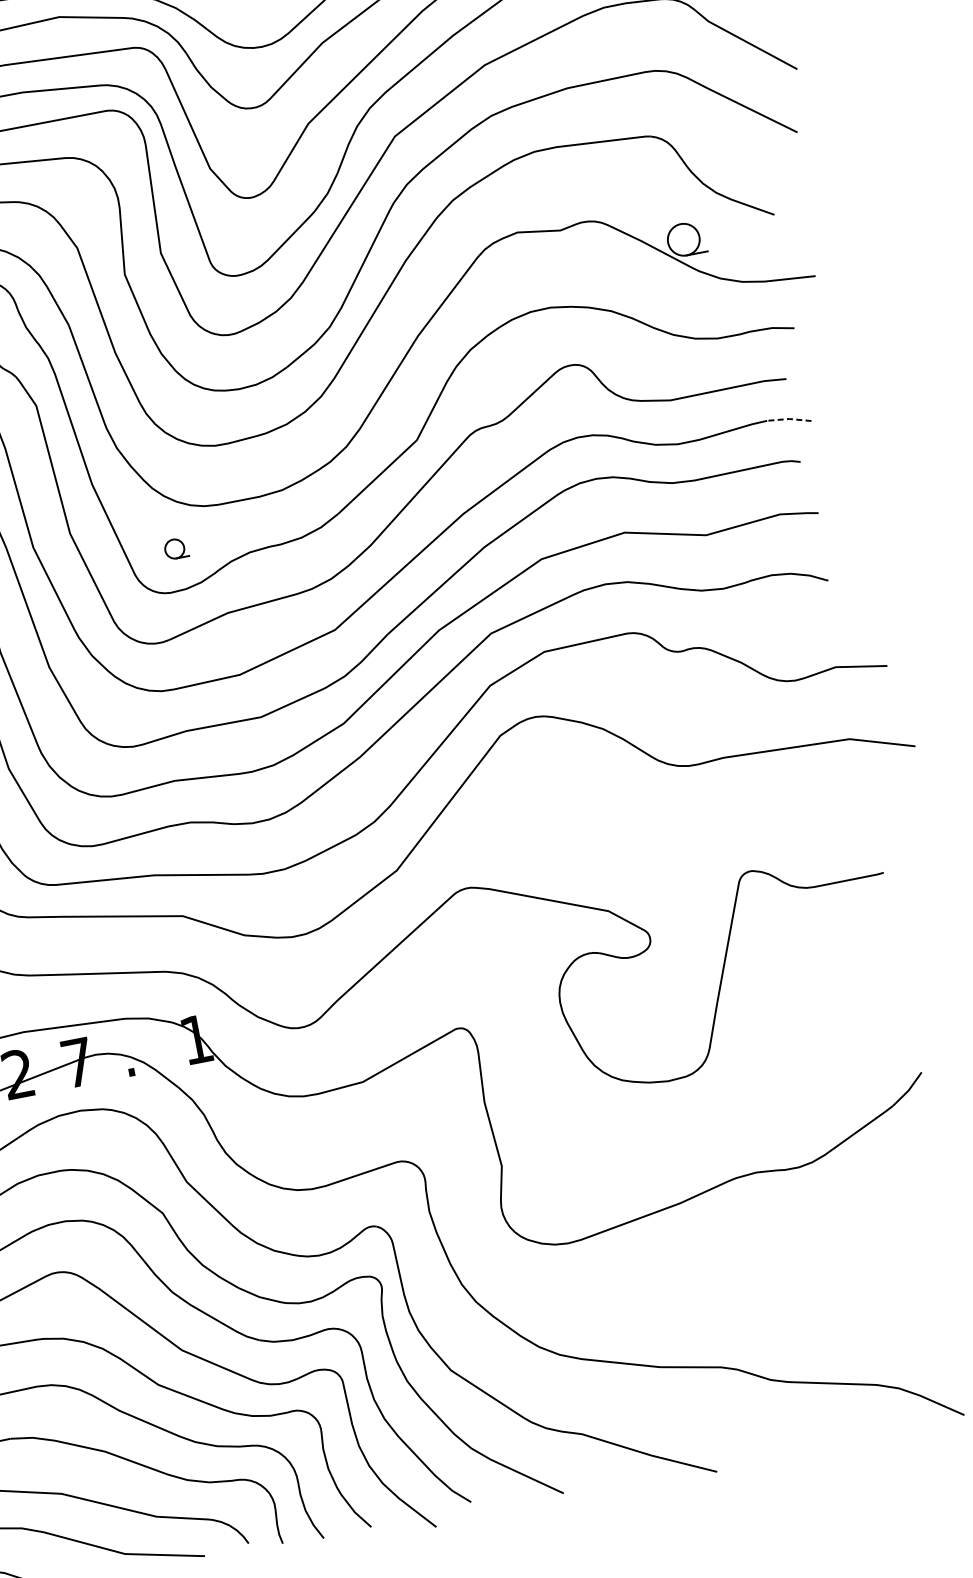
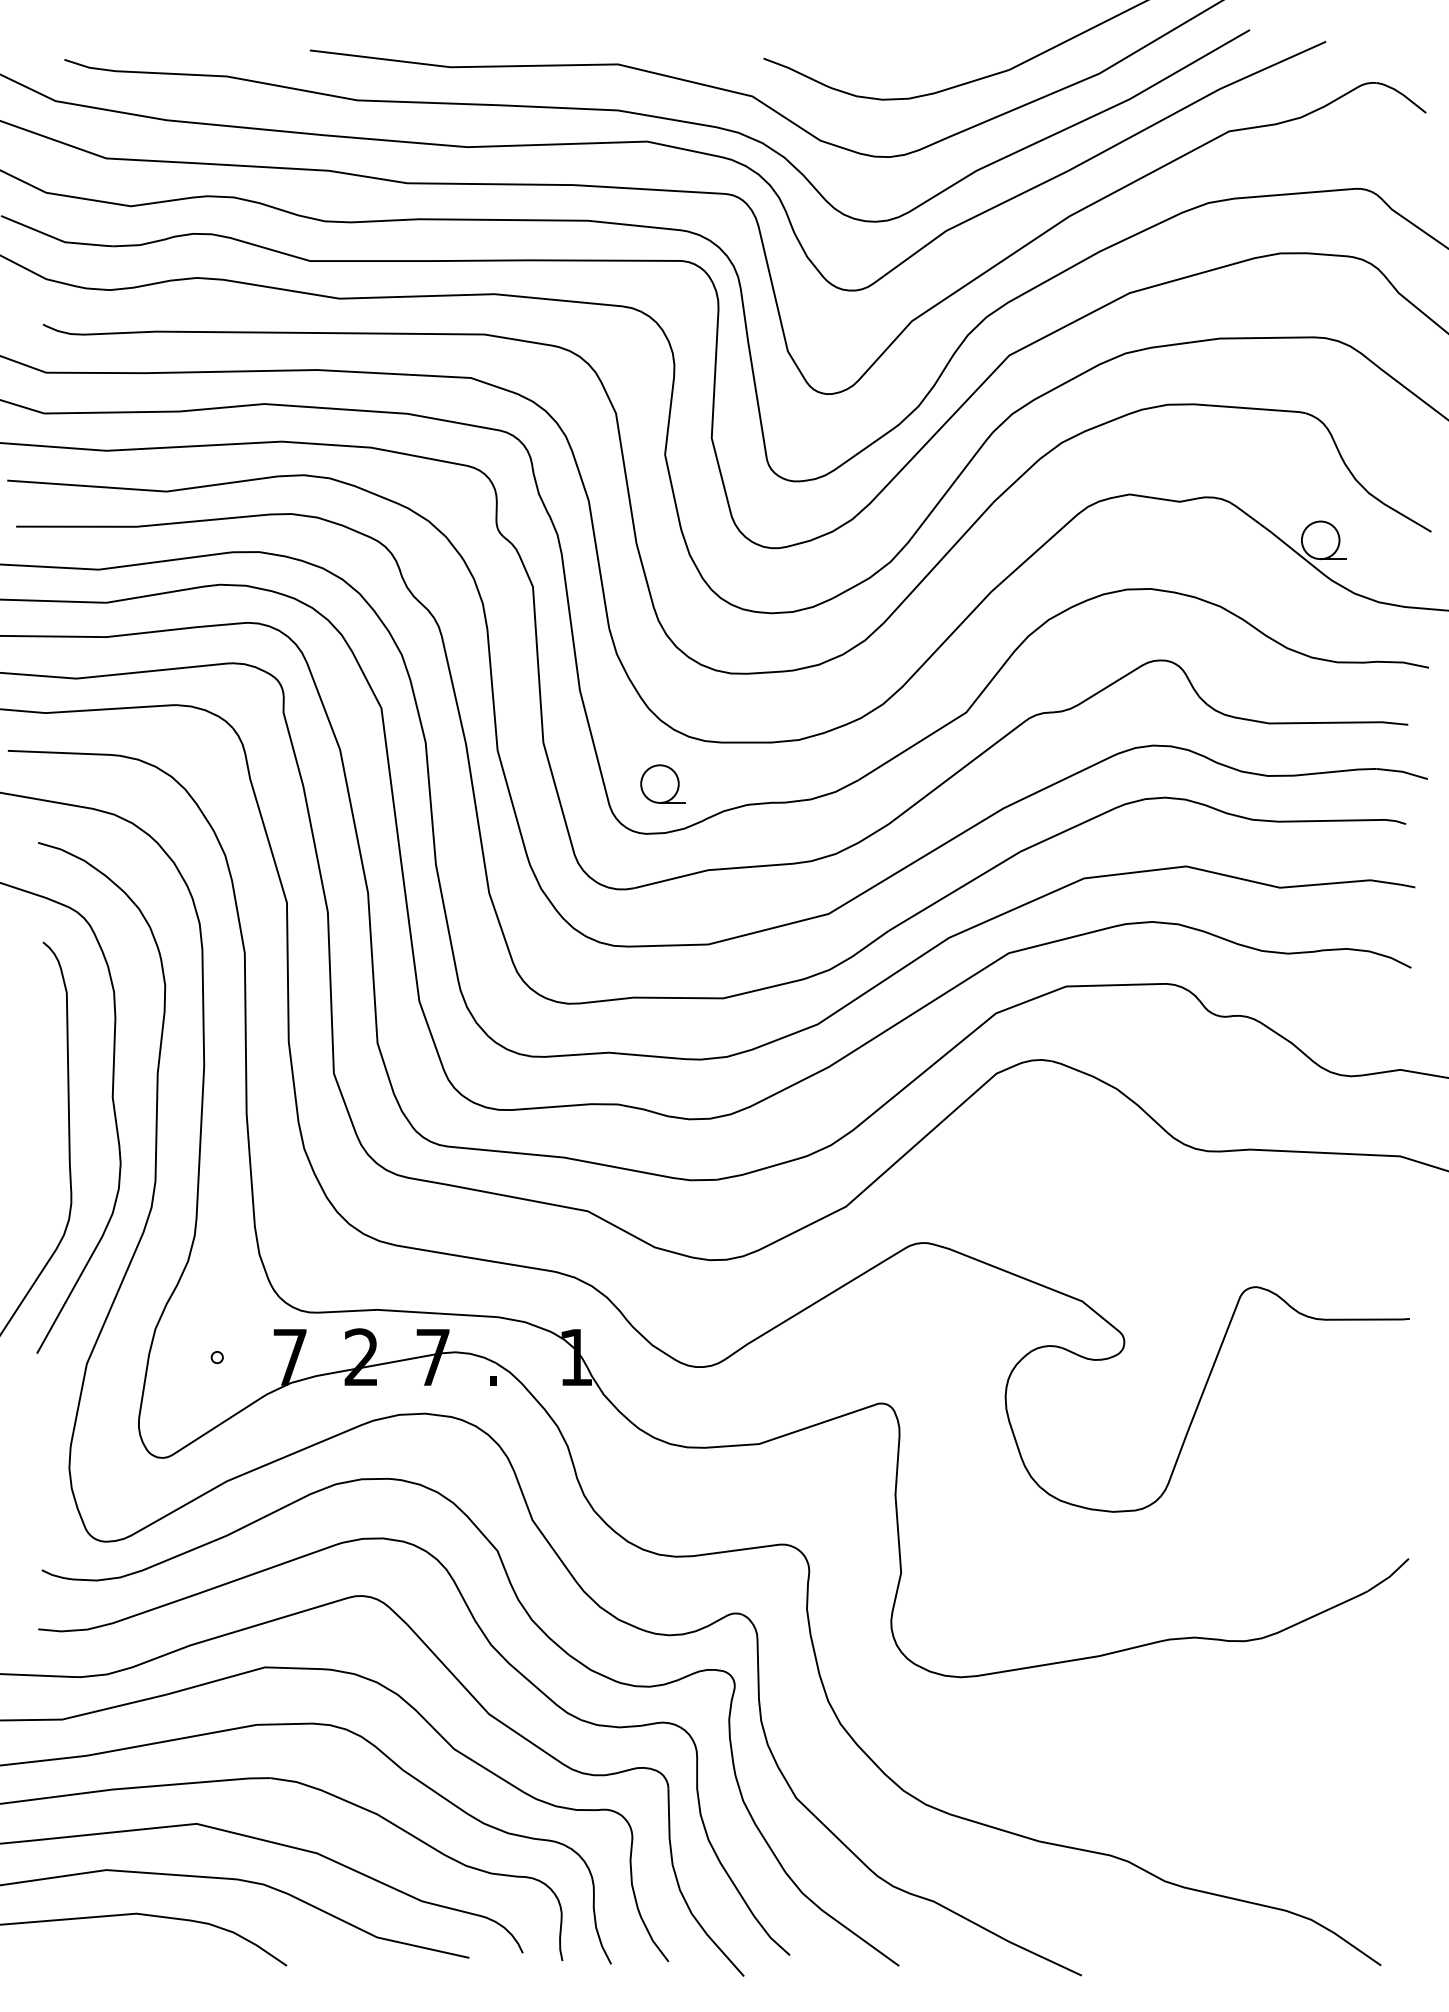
line: (789, 418) -> (1402, 771), dashed -> solid
part: (175, 548) -> (662, 783), size x1.67

